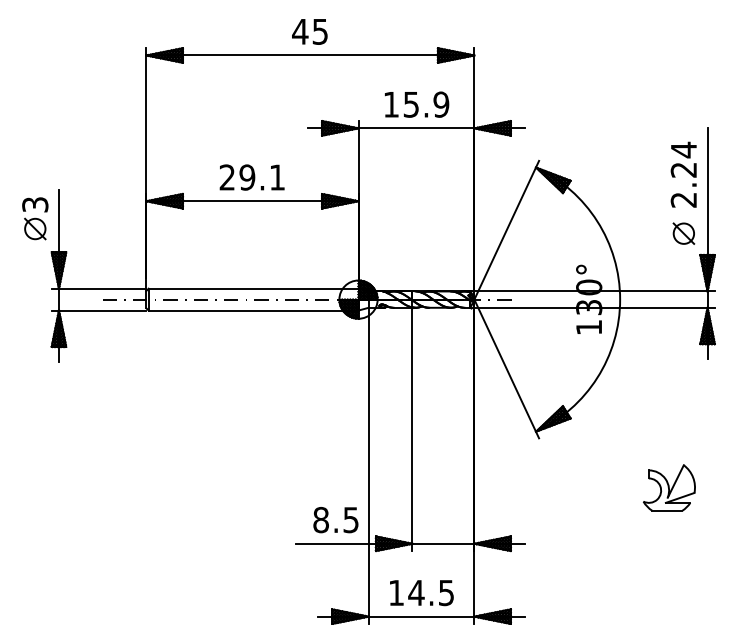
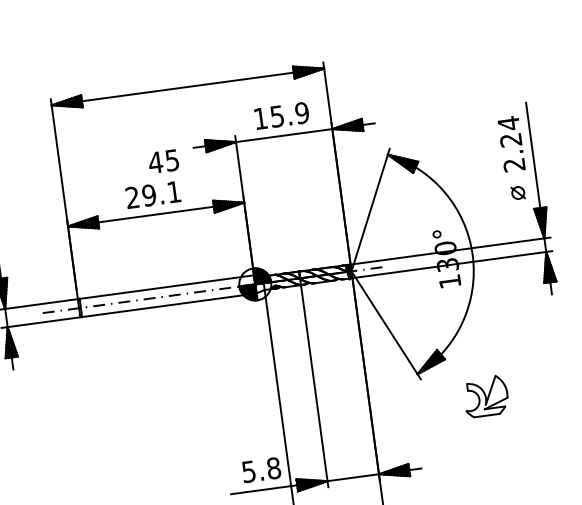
text: (309, 31) -> (163, 161), moved
part: (683, 233) -> (517, 192), size x0.7
part: (669, 487) -> (486, 396), moved
text: (335, 519) -> (260, 469), 8.5 -> 5.8

